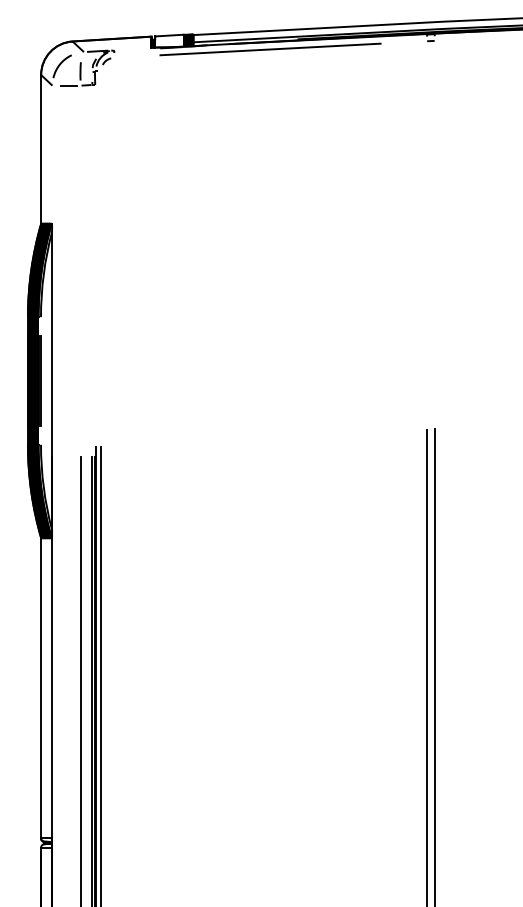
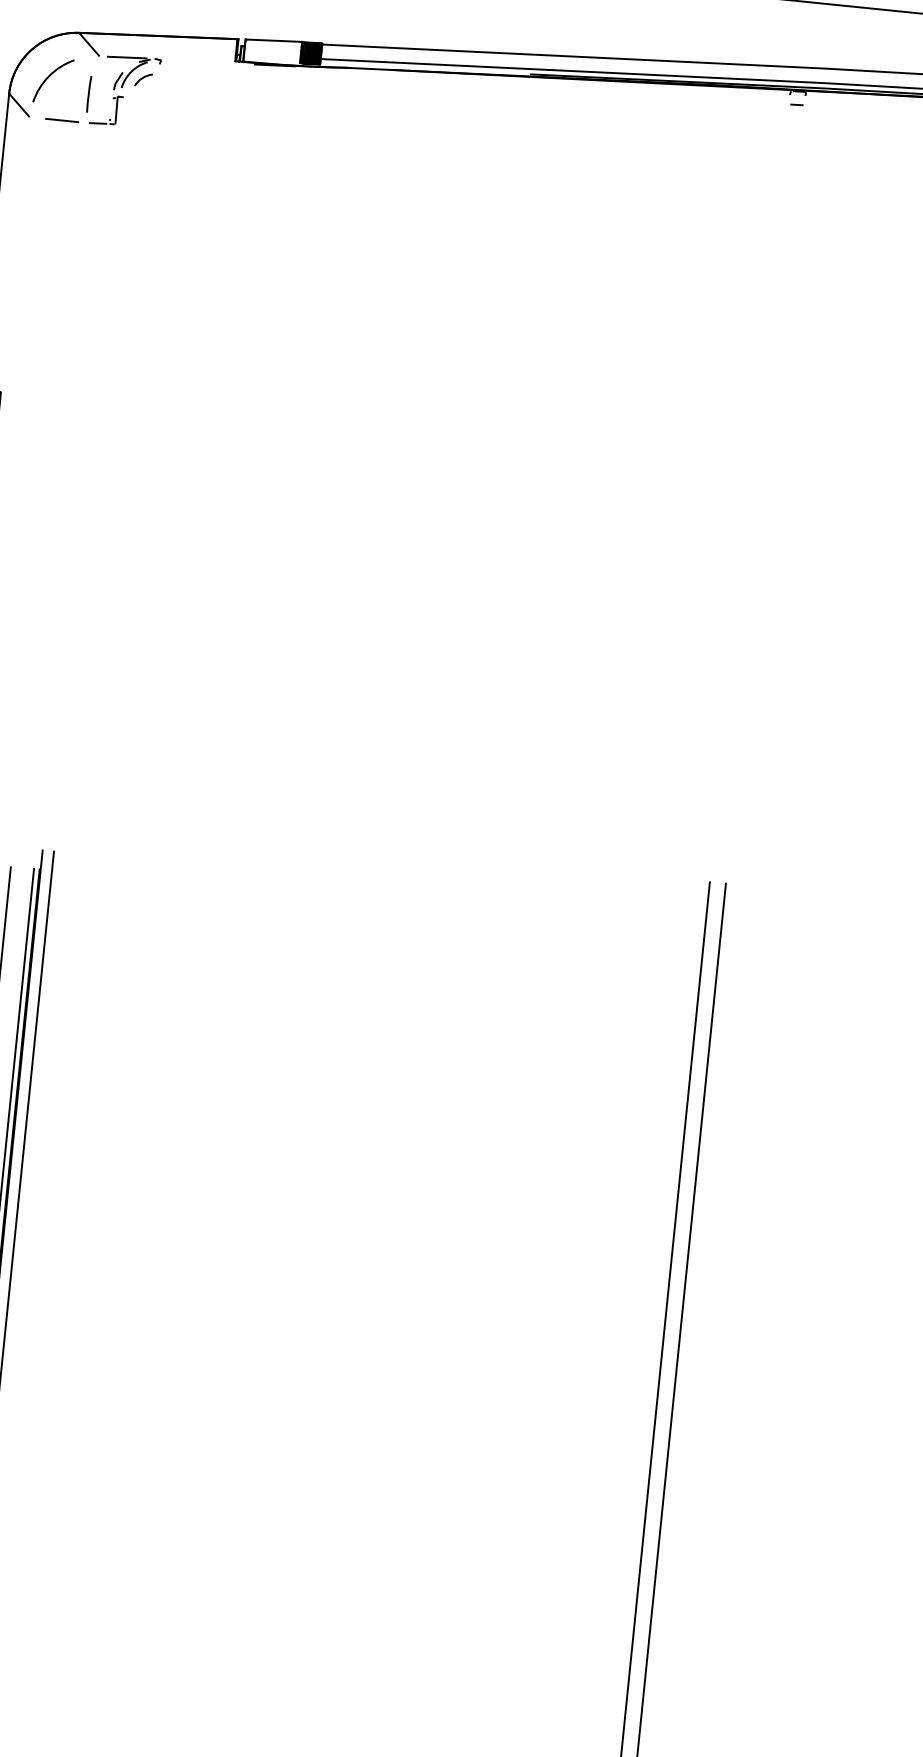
line: (270, 49) -> (473, 89), removed

